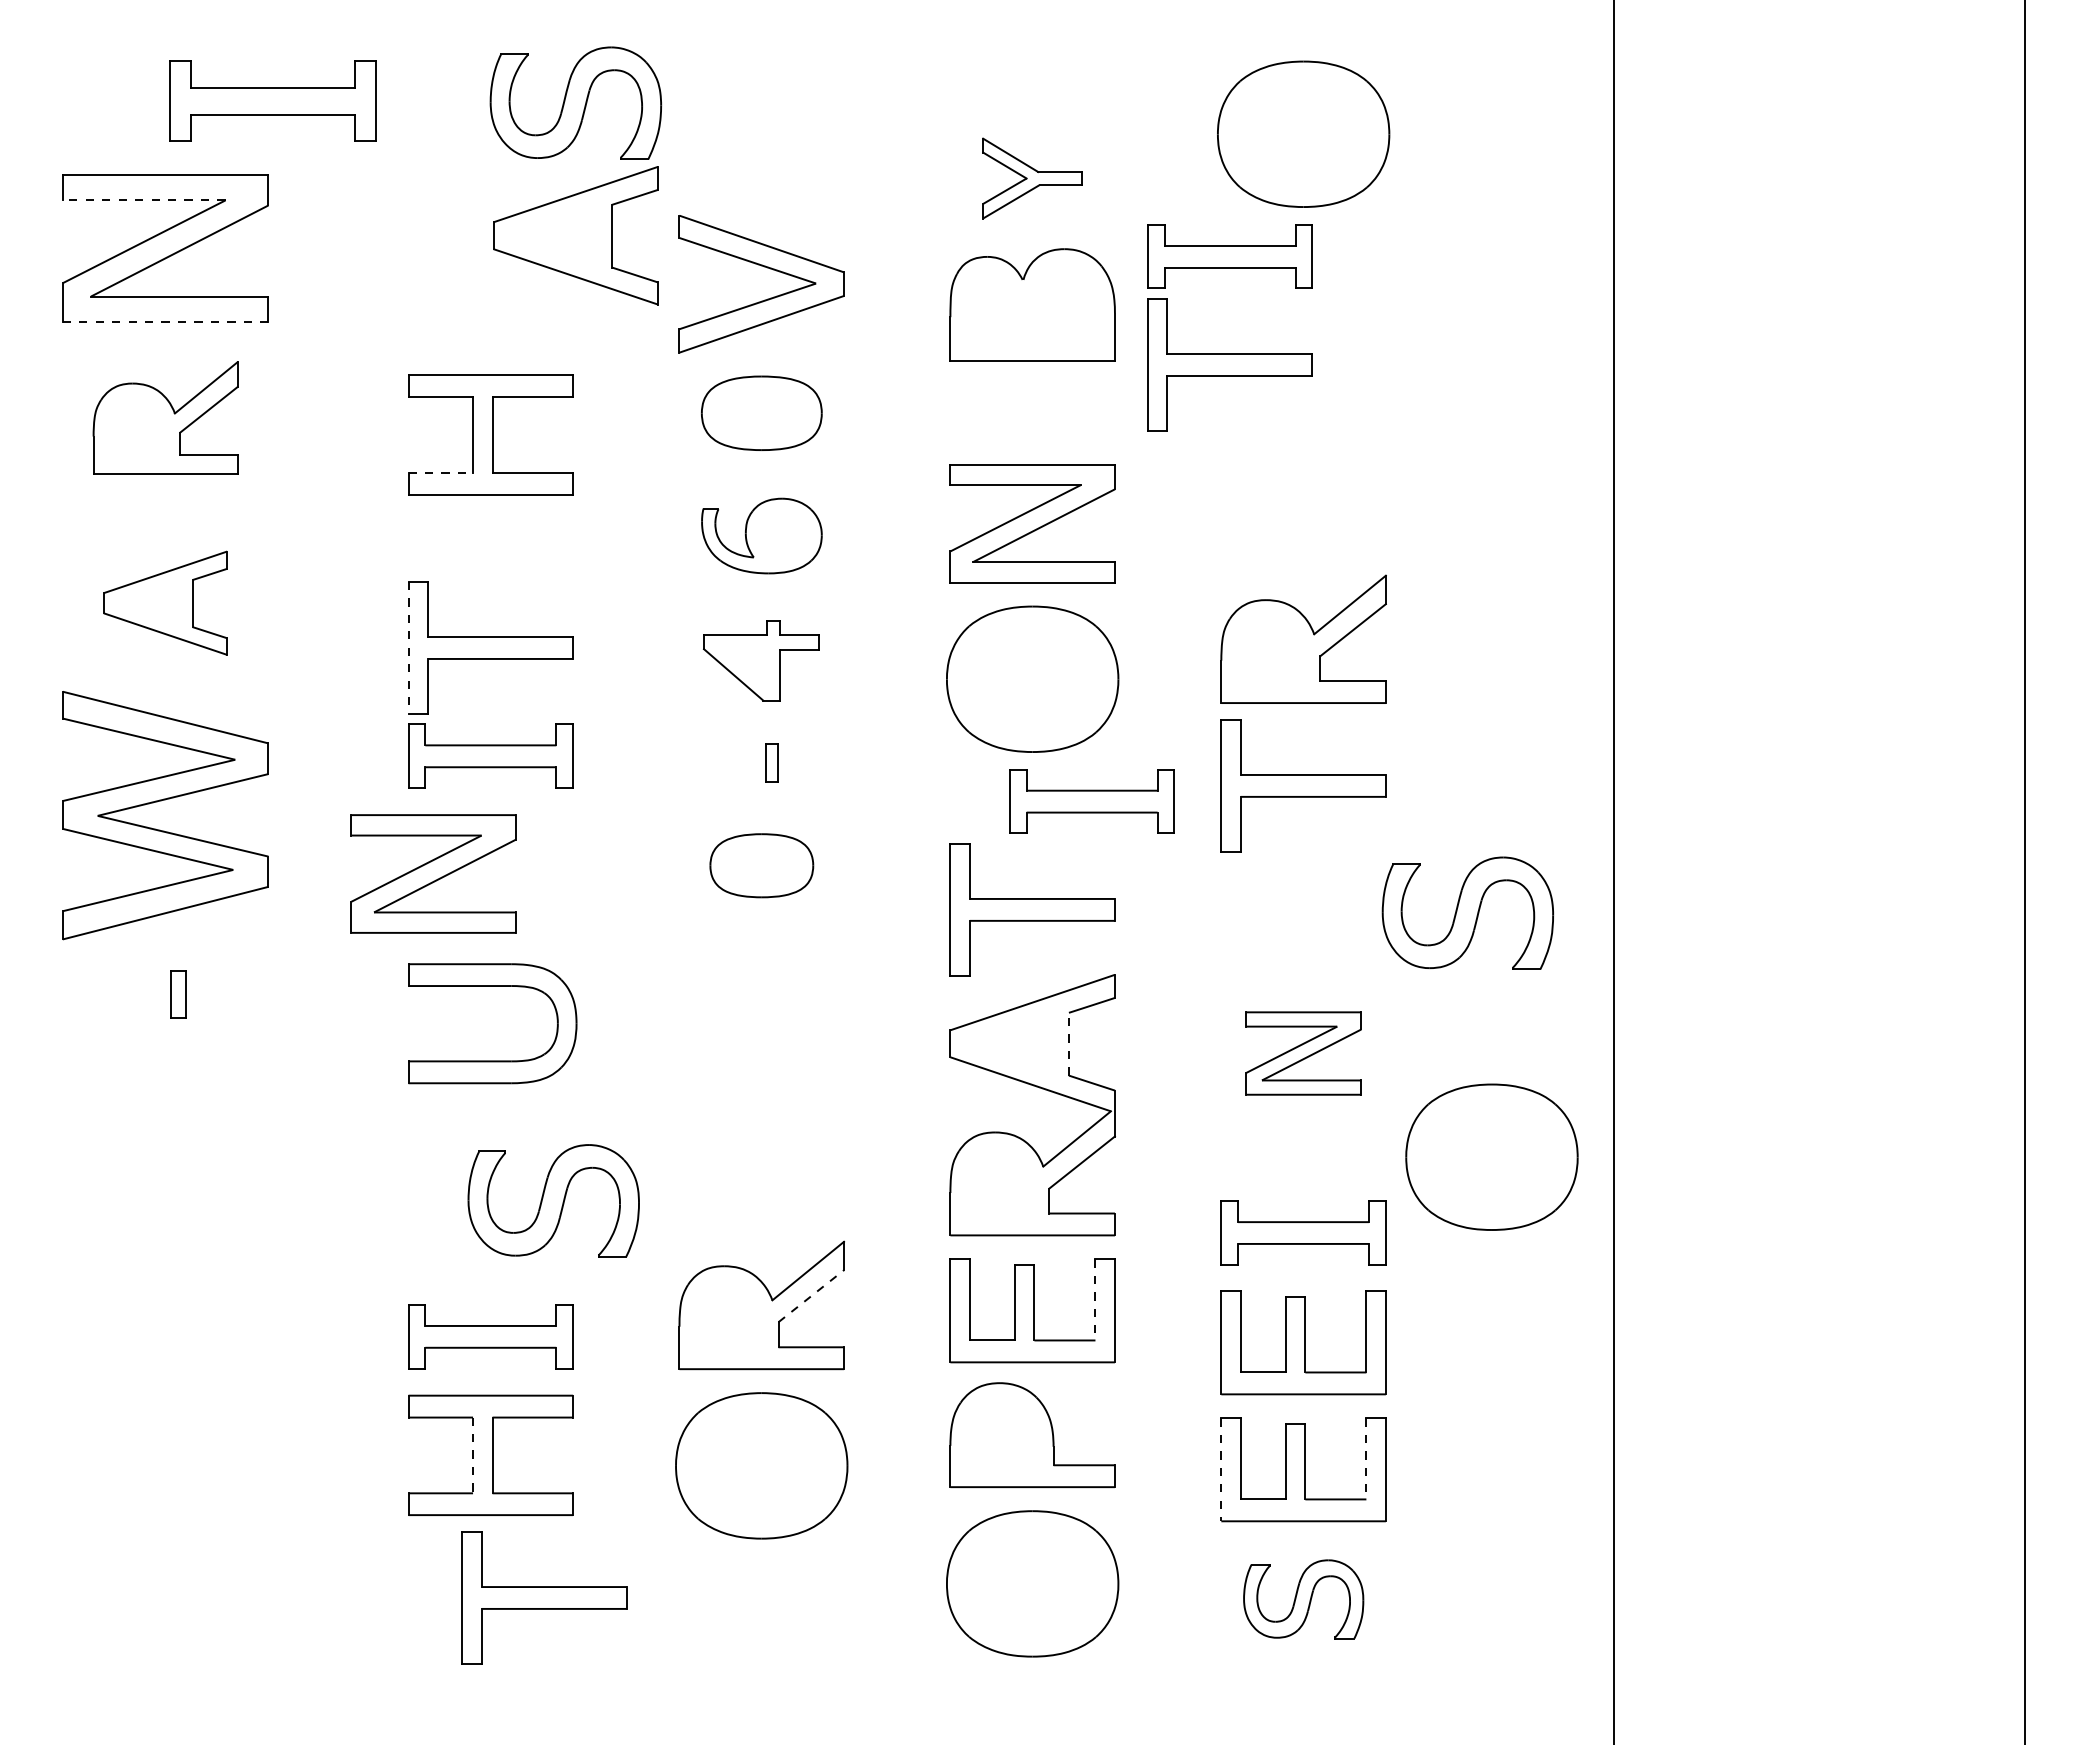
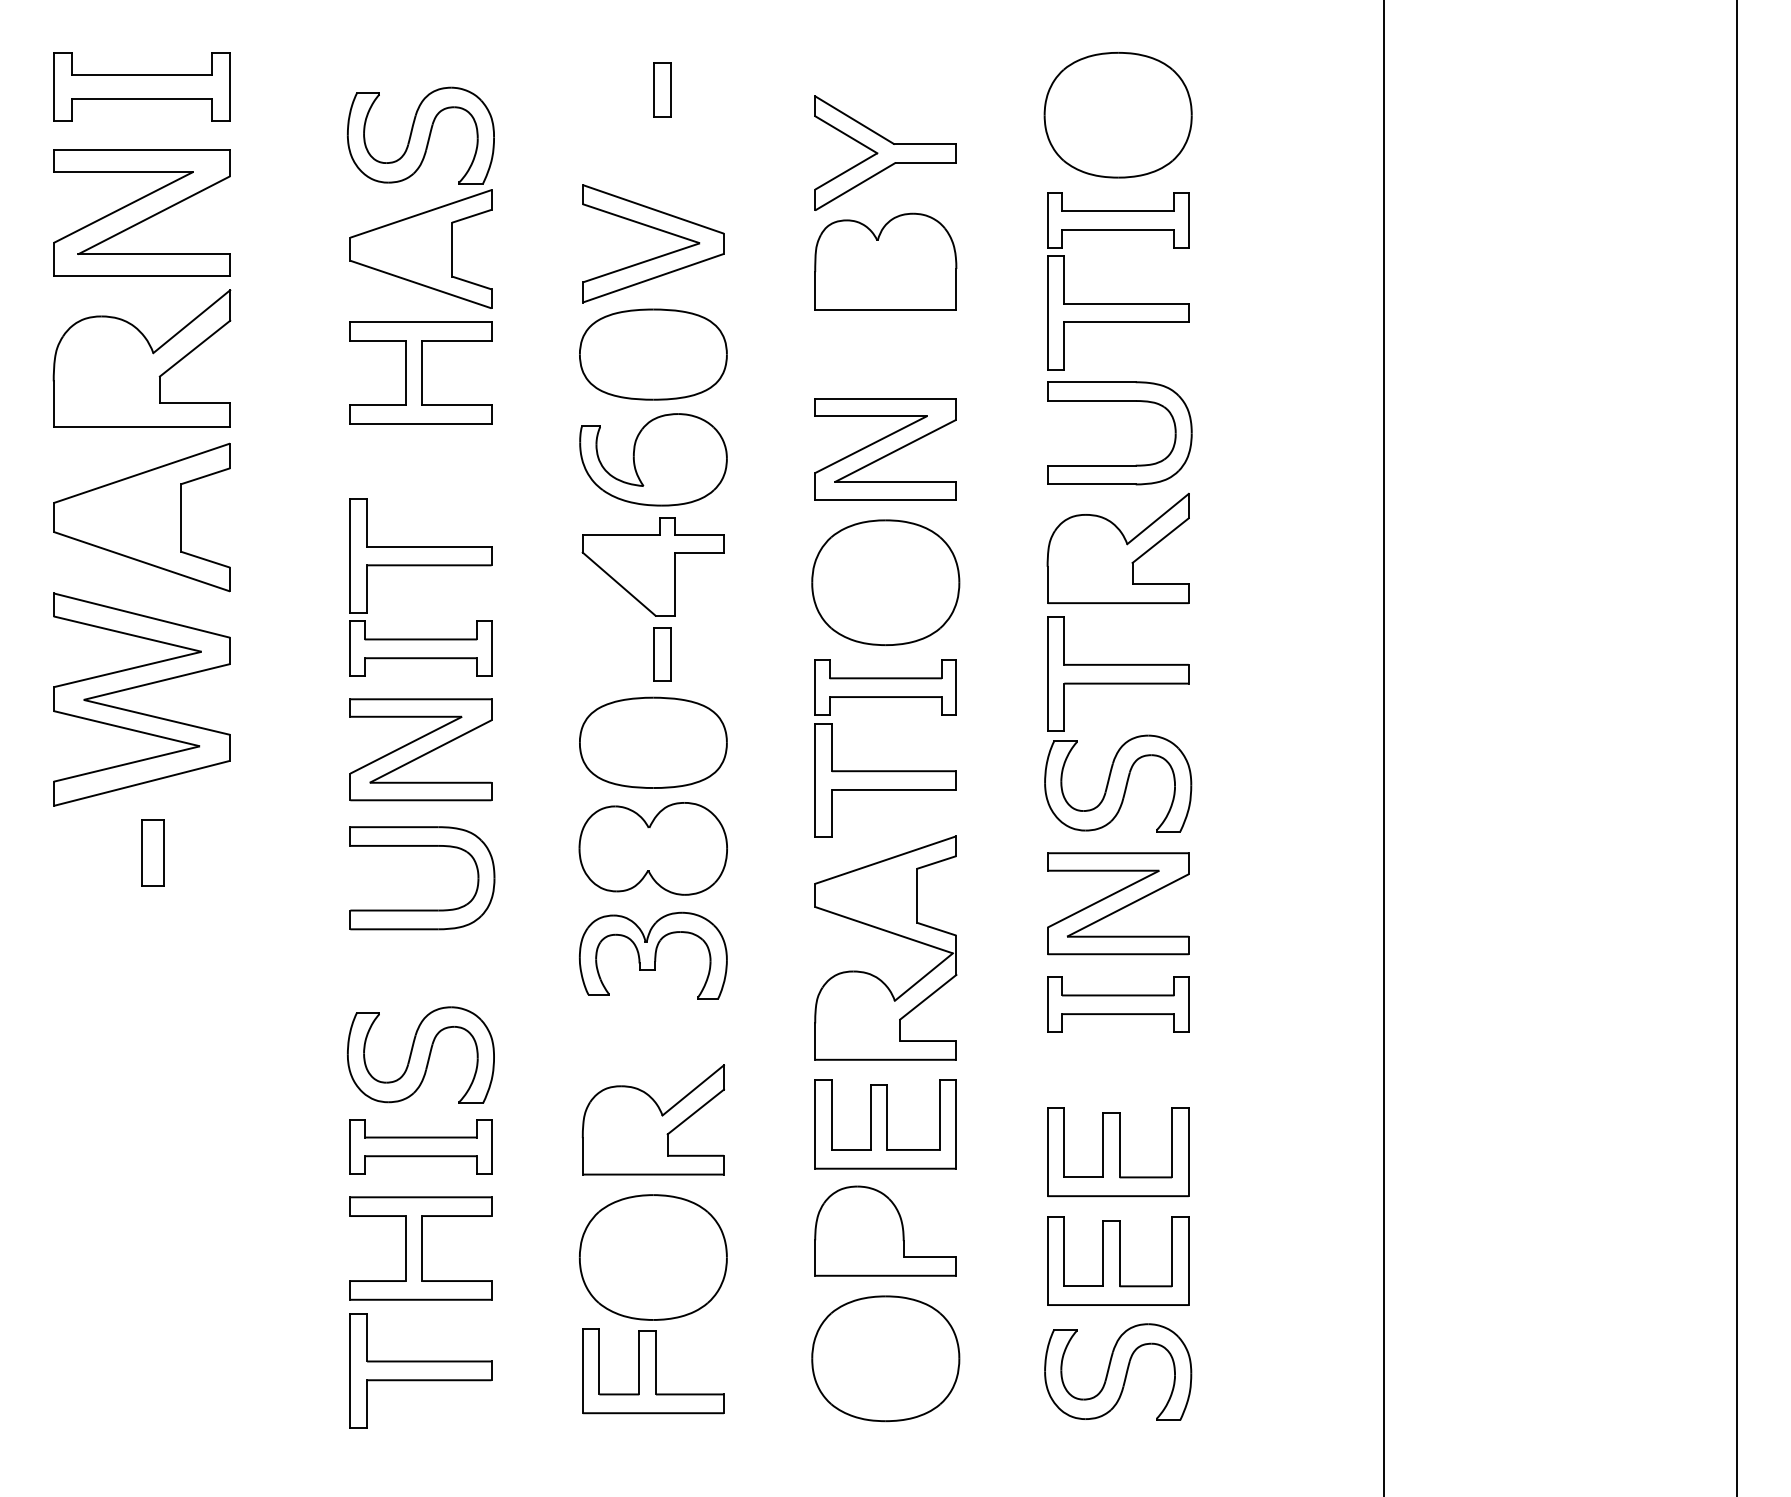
part: (272, 100) -> (141, 86), moved
part: (772, 104) -> (662, 89), added
part: (1032, 177) -> (885, 152), size x1.67
part: (580, 191) -> (424, 211), moved
line: (144, 199) -> (123, 171), dashed -> solid
line: (165, 322) -> (141, 276), dashed -> solid
part: (1230, 353) -> (1118, 303), moved
part: (761, 413) -> (653, 354), size x1.43
part: (165, 417) -> (141, 358), size x1.43
part: (1305, 468) -> (1119, 401), added
line: (441, 472) -> (378, 405), dashed -> solid
part: (761, 535) -> (653, 459), size x1.43
part: (165, 603) -> (141, 517), size x1.67
line: (408, 647) -> (350, 555), dashed -> solid
part: (760, 660) -> (652, 566), size x1.43
part: (772, 762) -> (662, 654), size x1.67
part: (1091, 801) -> (885, 687), moved
part: (761, 865) -> (653, 742), size x1.67
part: (433, 873) -> (420, 749), moved
part: (1468, 913) -> (1118, 783), moved
part: (760, 989) -> (652, 848), added
part: (177, 993) -> (152, 852), size x1.67
line: (1068, 1043) -> (916, 895), dashed -> solid
part: (1303, 1053) -> (1118, 903), size x1.43
part: (760, 1113) -> (652, 955), added
part: (1491, 1156) -> (1279, 992), removed
part: (553, 1200) -> (420, 1054), moved
part: (1303, 1232) -> (1118, 1004), moved
line: (810, 1295) -> (695, 1111), dashed -> solid
line: (1095, 1300) -> (939, 1115), dashed -> solid
line: (472, 1455) -> (405, 1248), dashed -> solid
line: (1366, 1458) -> (1172, 1251), dashed -> solid
line: (1221, 1470) -> (1047, 1261), dashed -> solid
part: (543, 1597) -> (420, 1370), moved
part: (761, 1598) -> (653, 1371), added
part: (1303, 1598) -> (1118, 1371), size x1.43

